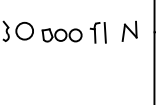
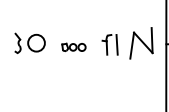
part: (129, 31) -> (141, 43), size x1.6
part: (61, 35) -> (73, 47), size x0.6

